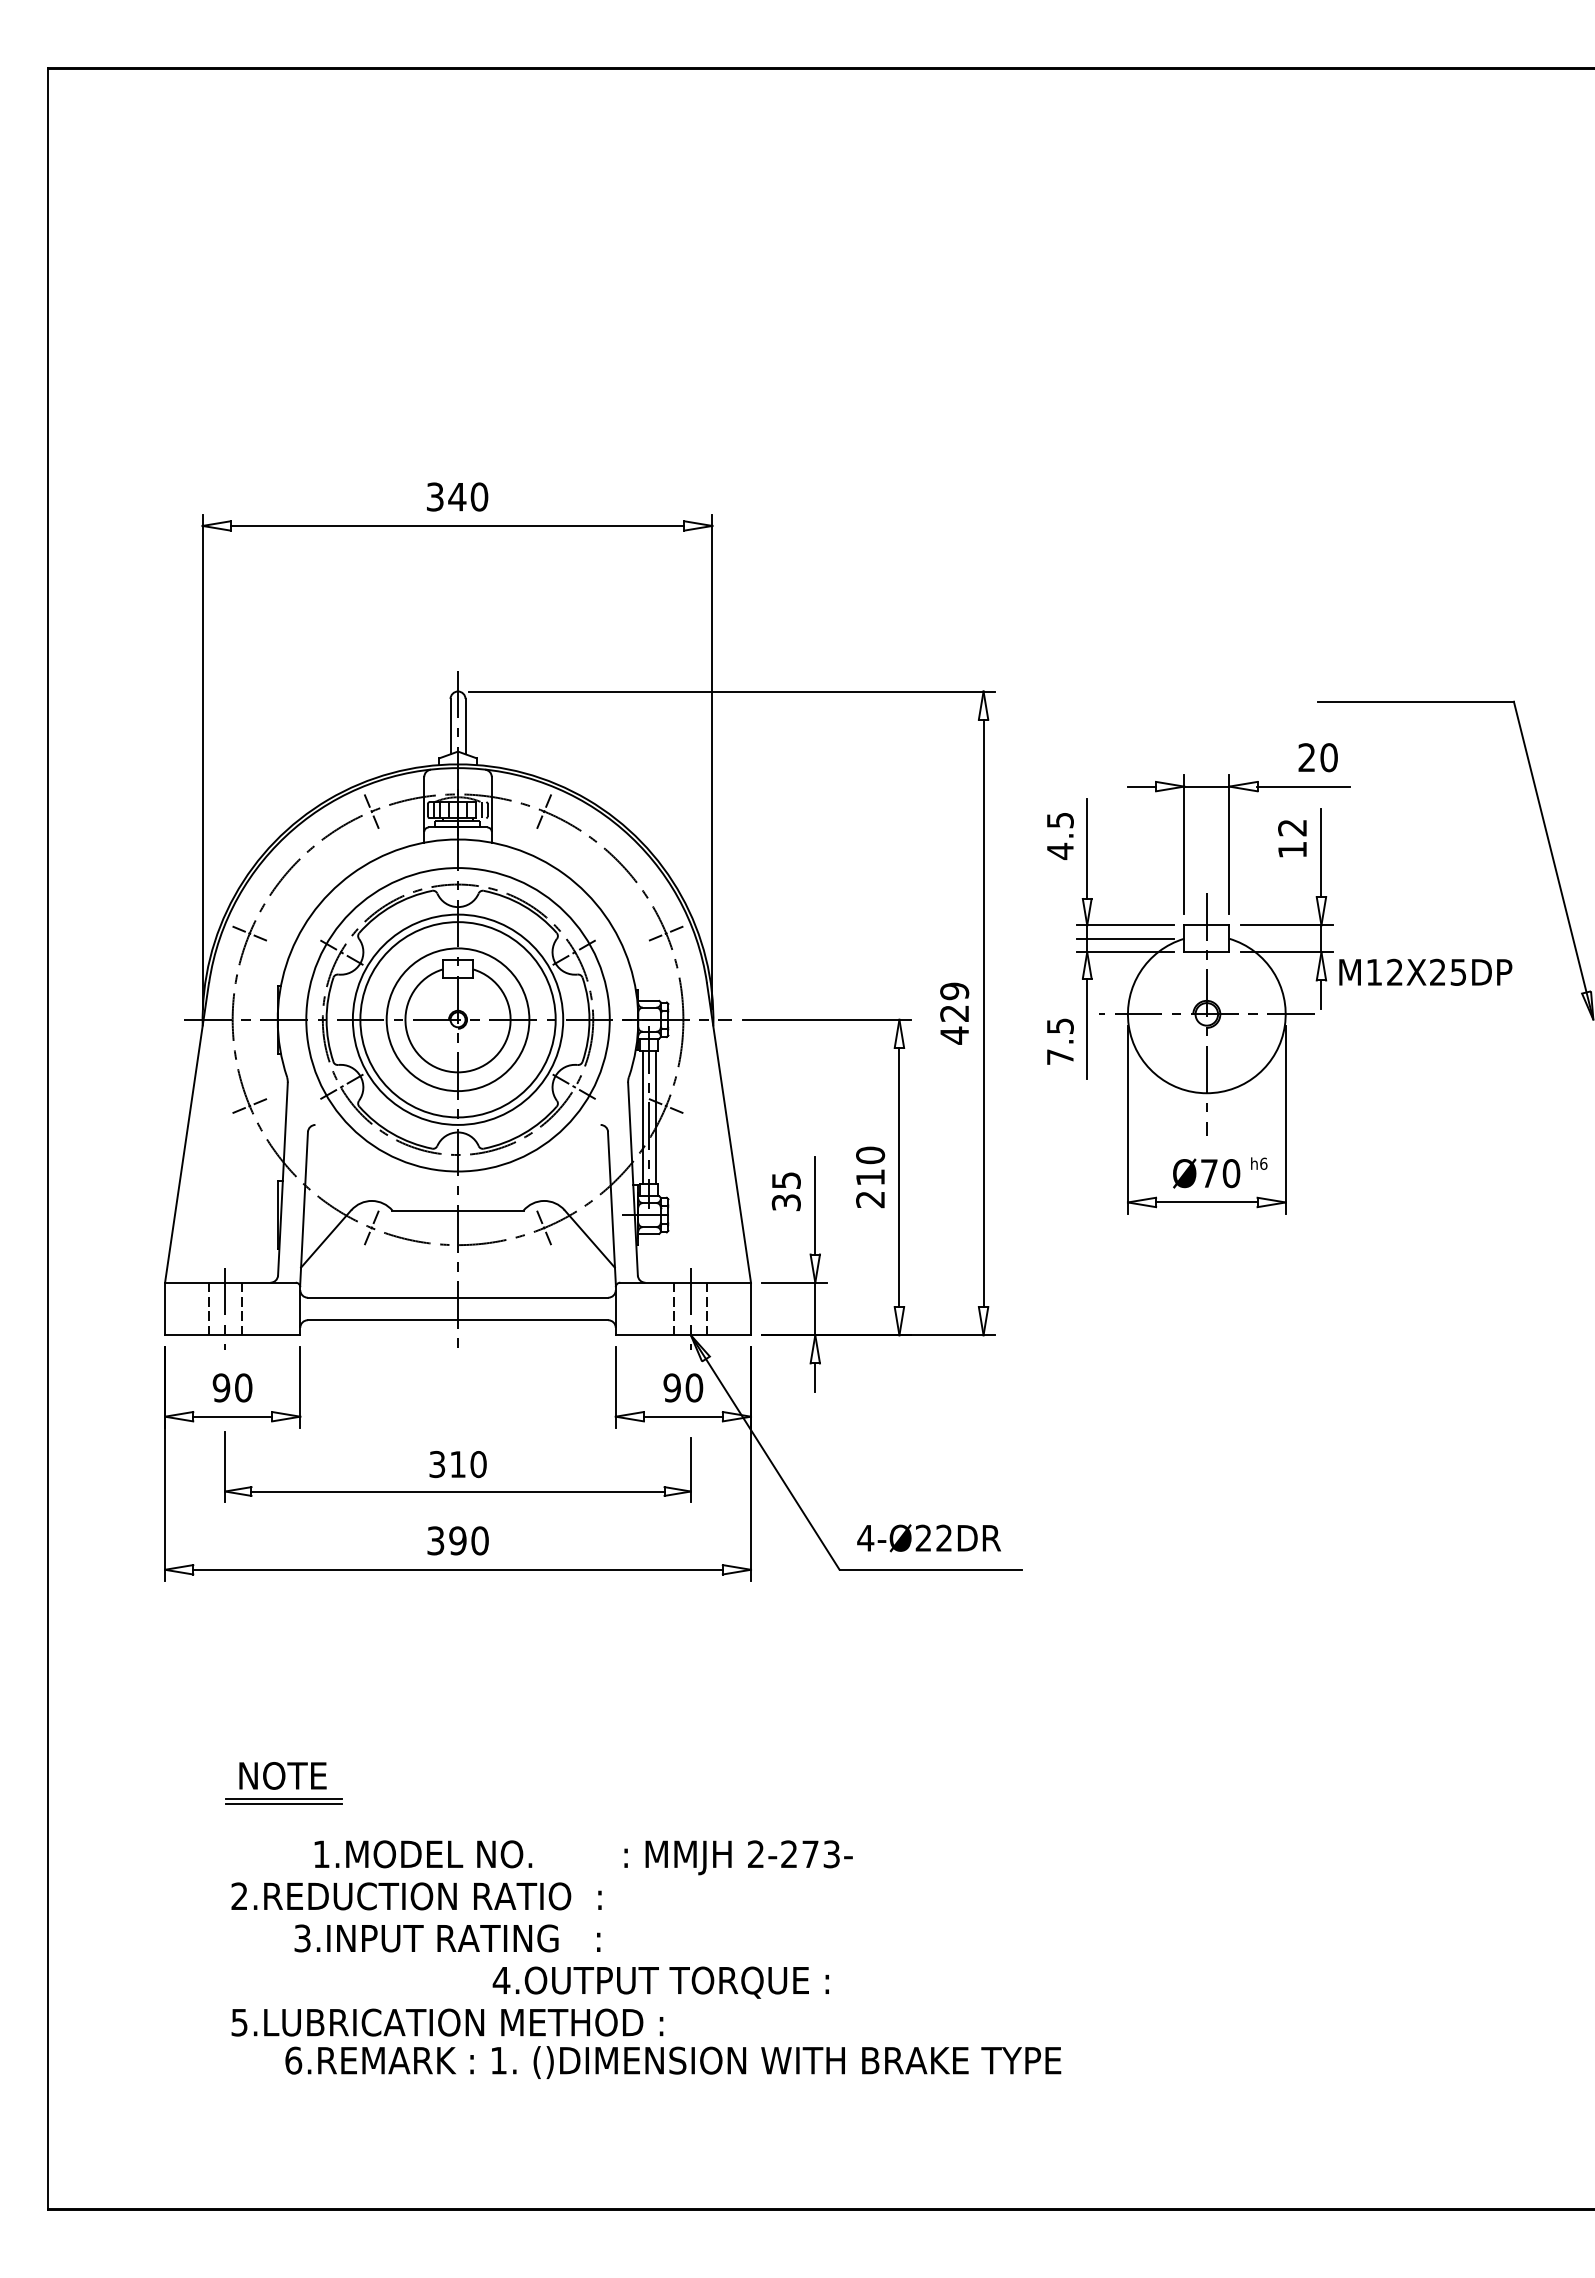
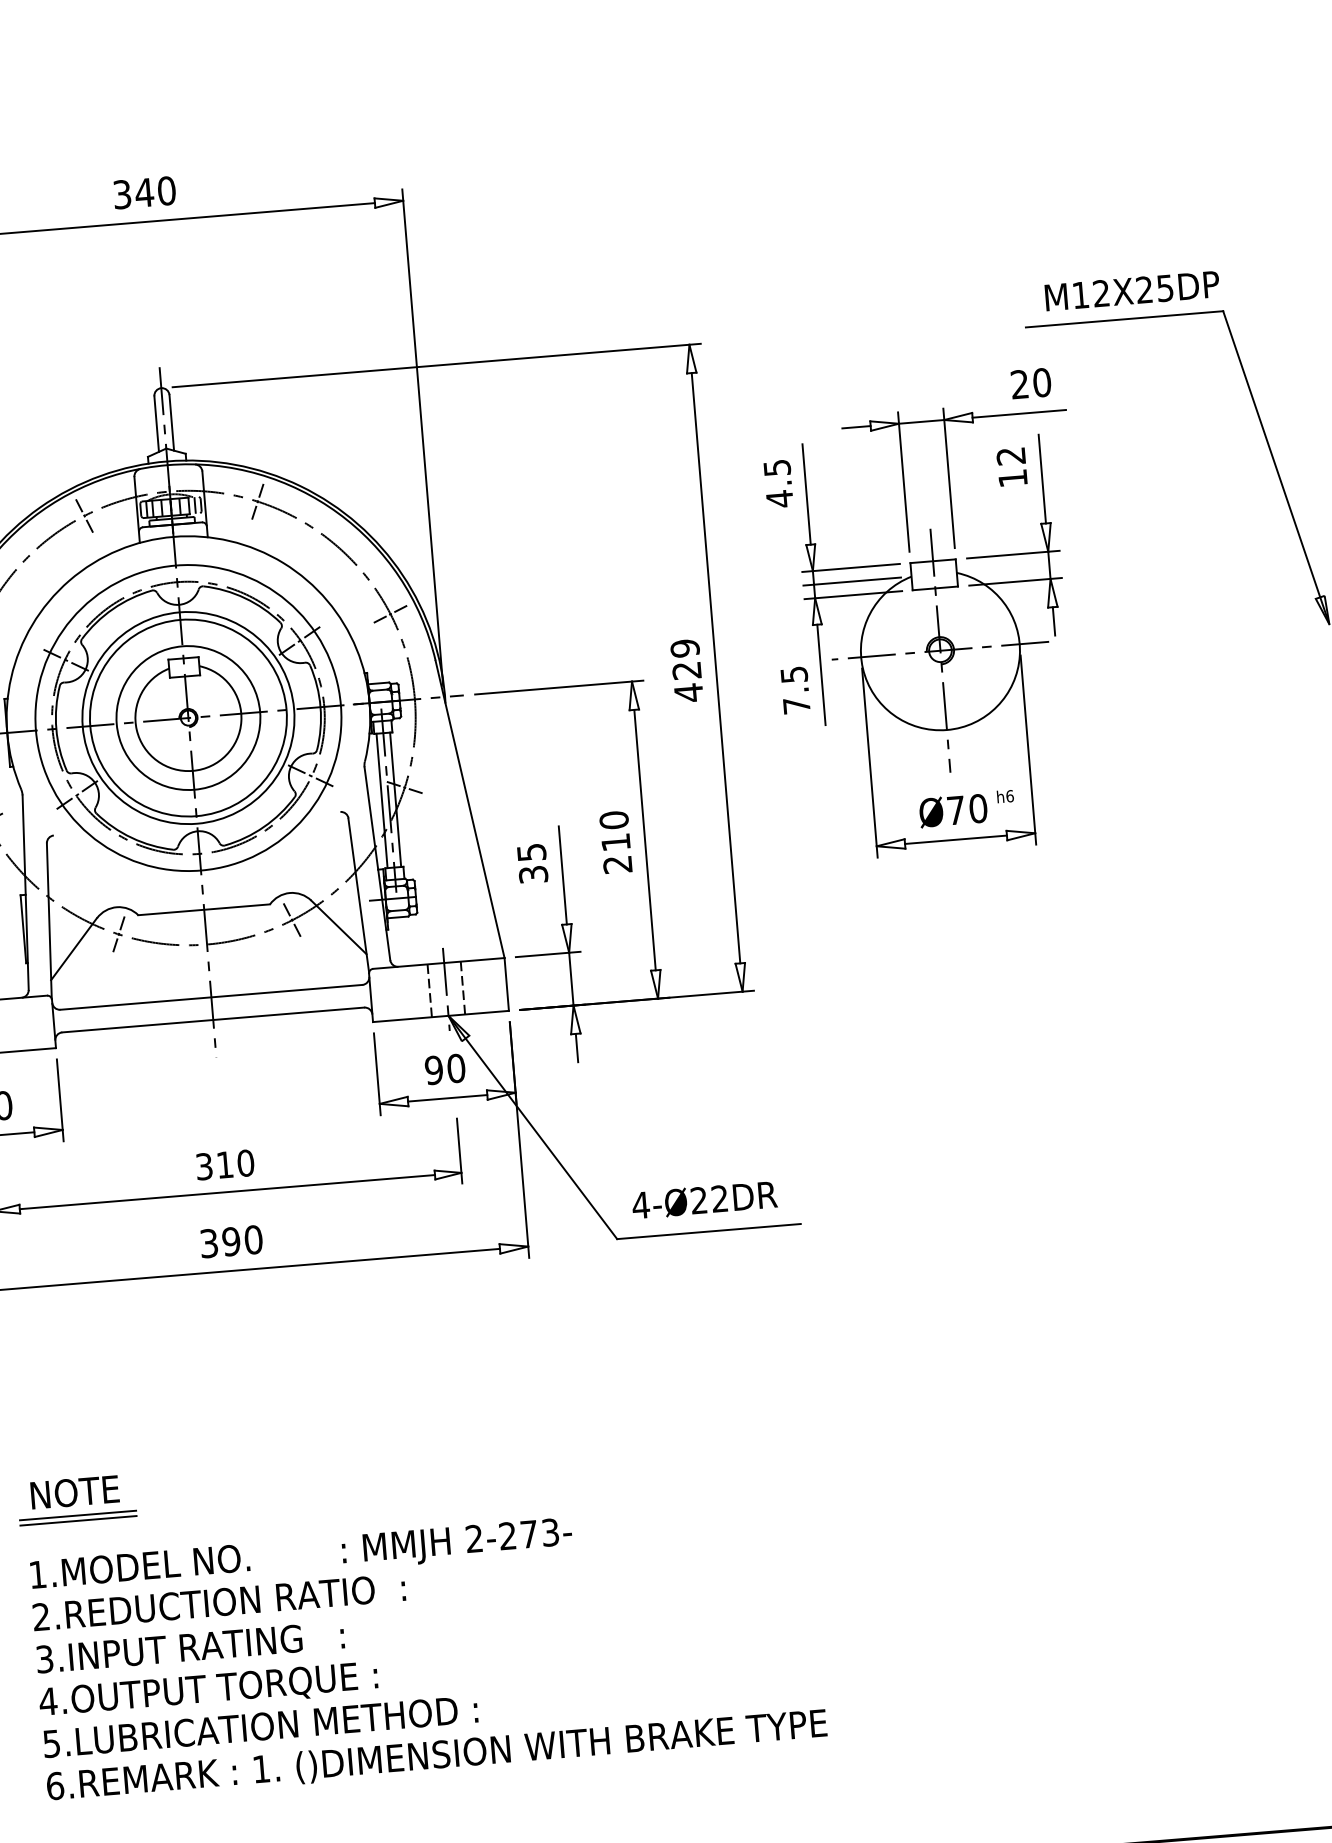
text: (1425, 971) -> (1132, 290), moved
text: (583, 1857) -> (301, 1556), moved
text: (447, 1938) -> (190, 1647), moved
text: (660, 1982) -> (208, 1690), moved
text: (673, 2062) -> (437, 1756), moved

